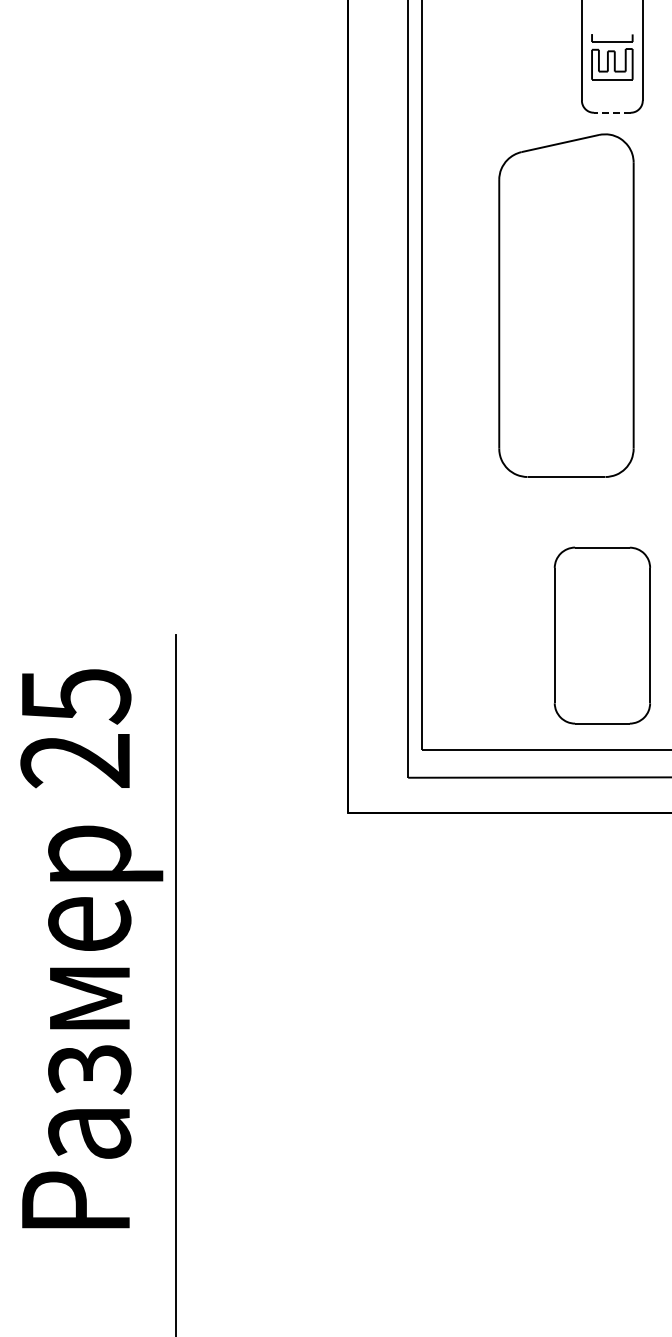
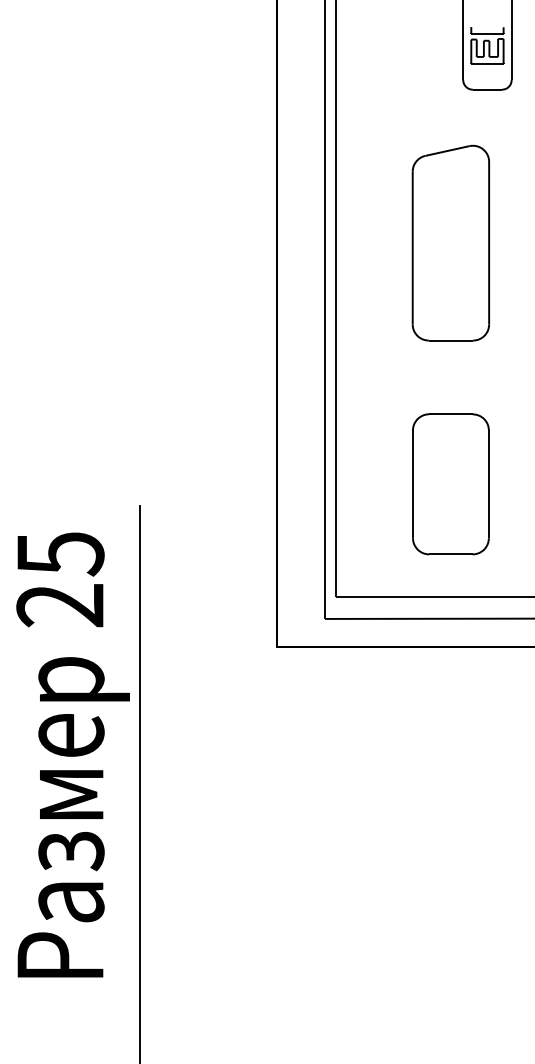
line: (611, 112) -> (486, 89), dashed -> solid
part: (566, 305) -> (450, 243), size x0.71
part: (601, 635) -> (450, 484), moved

